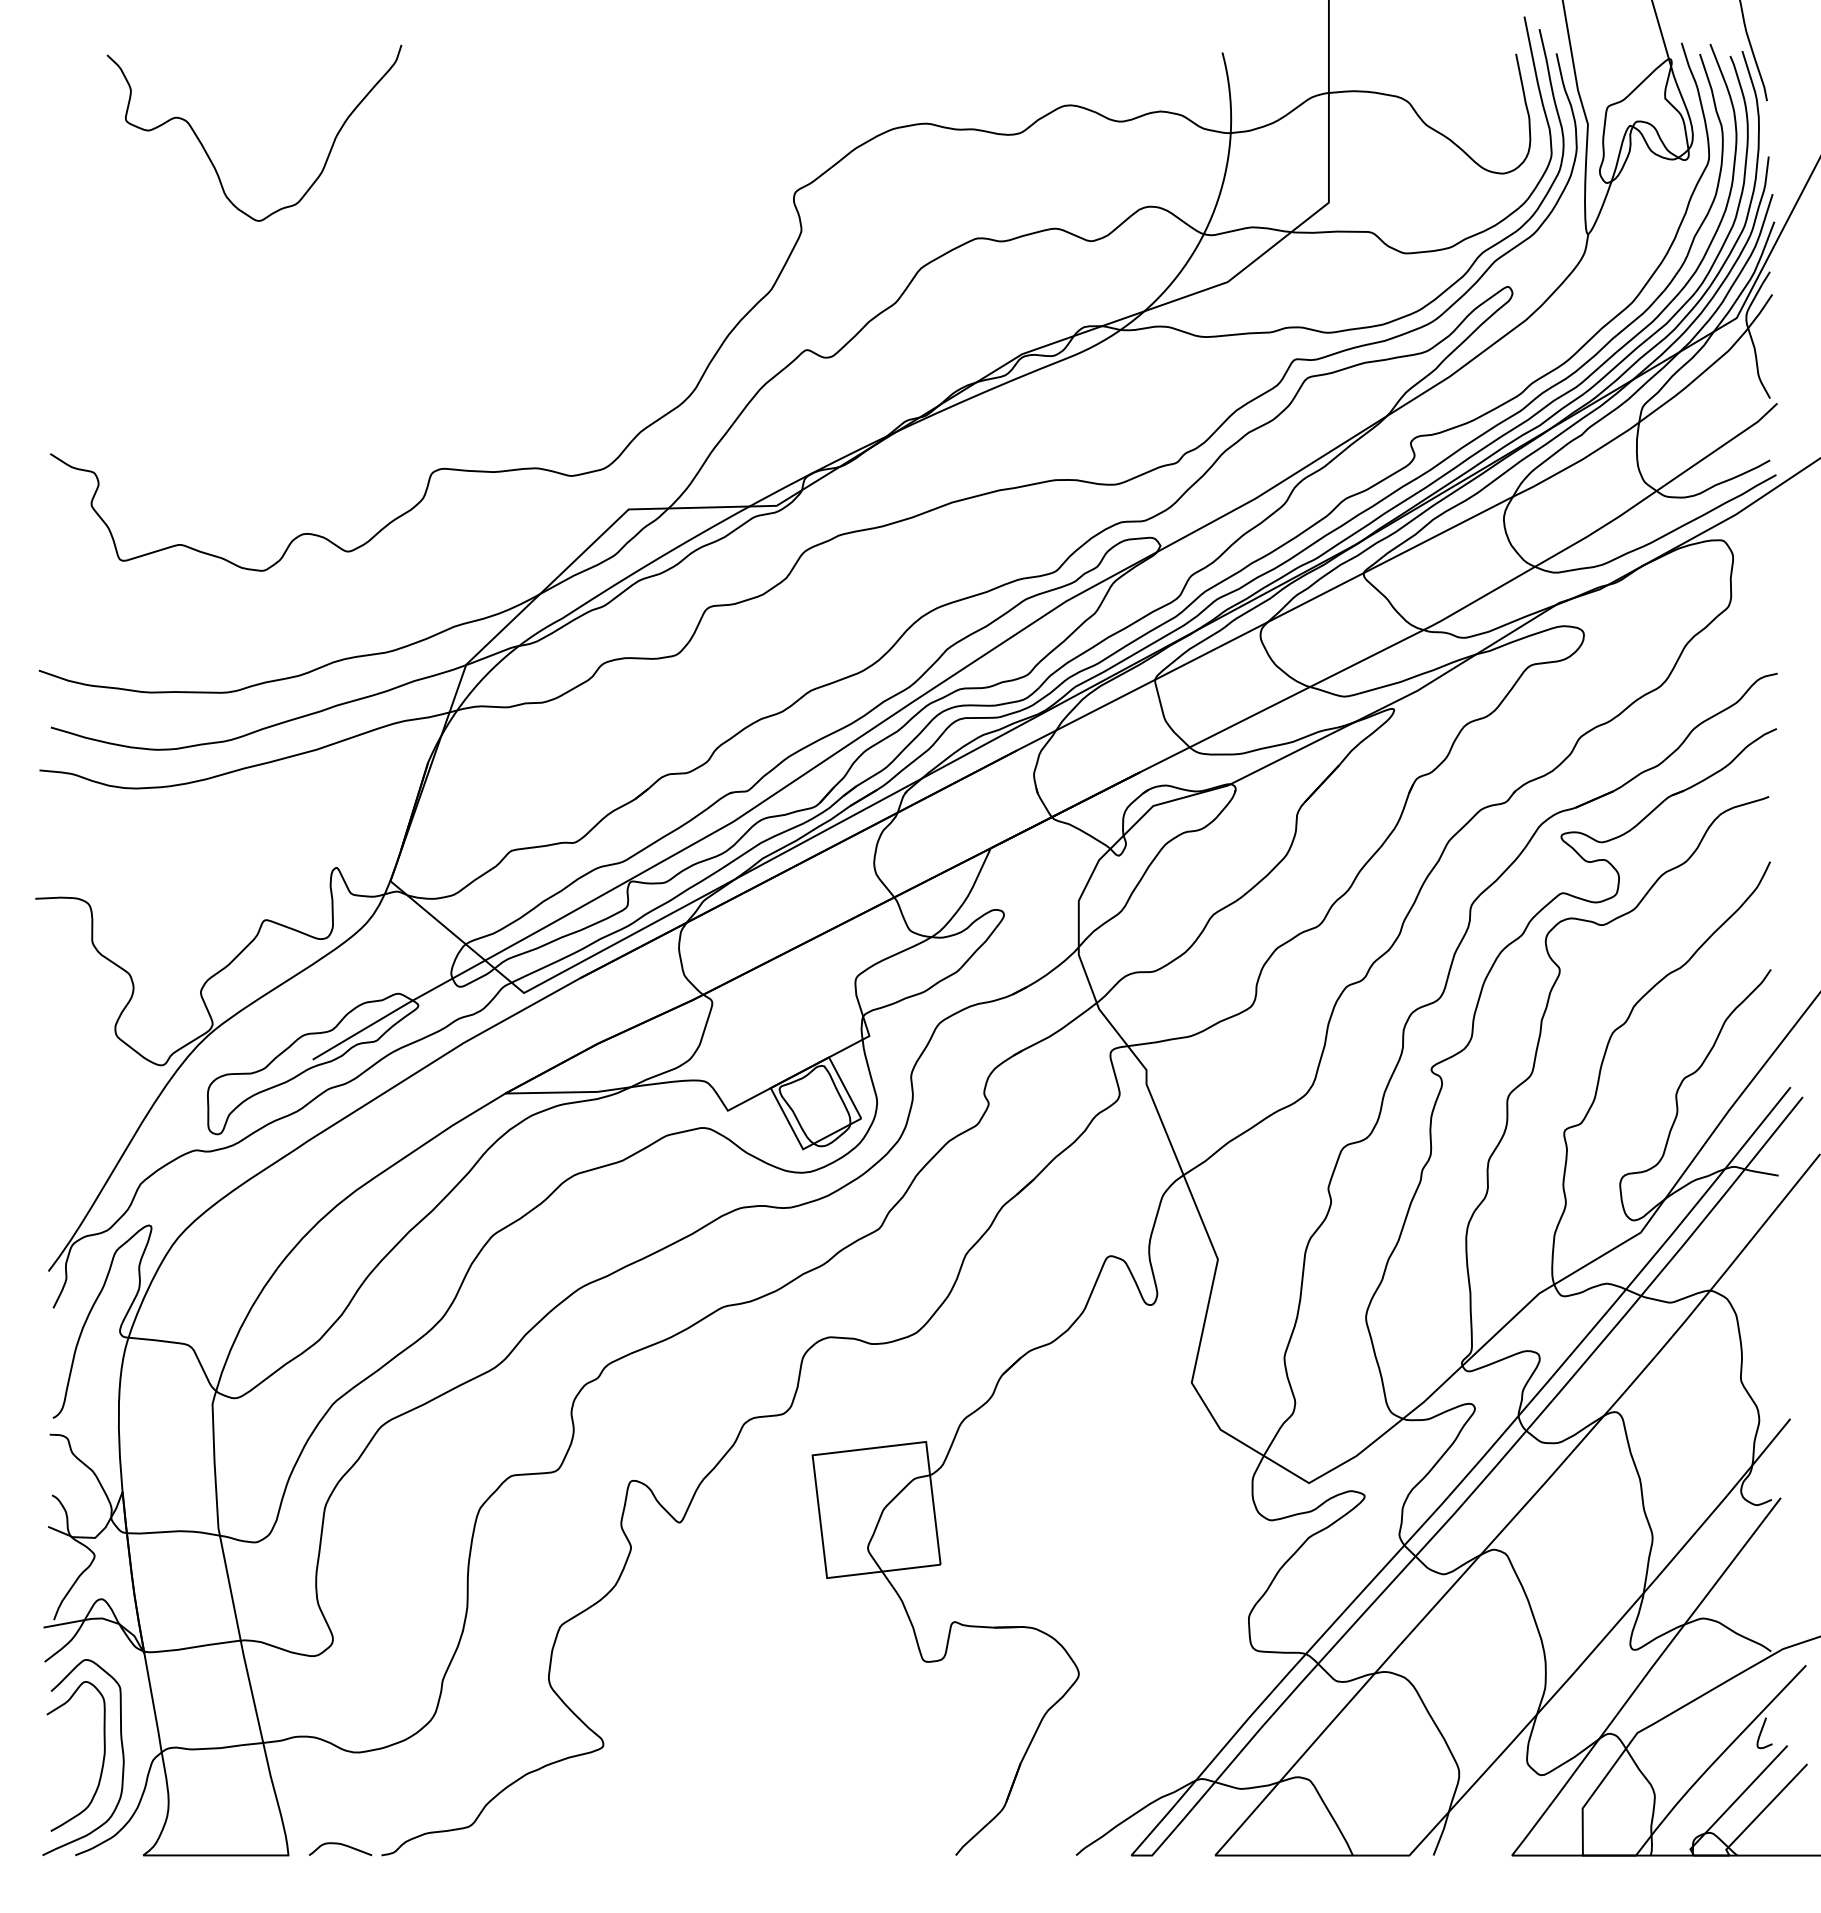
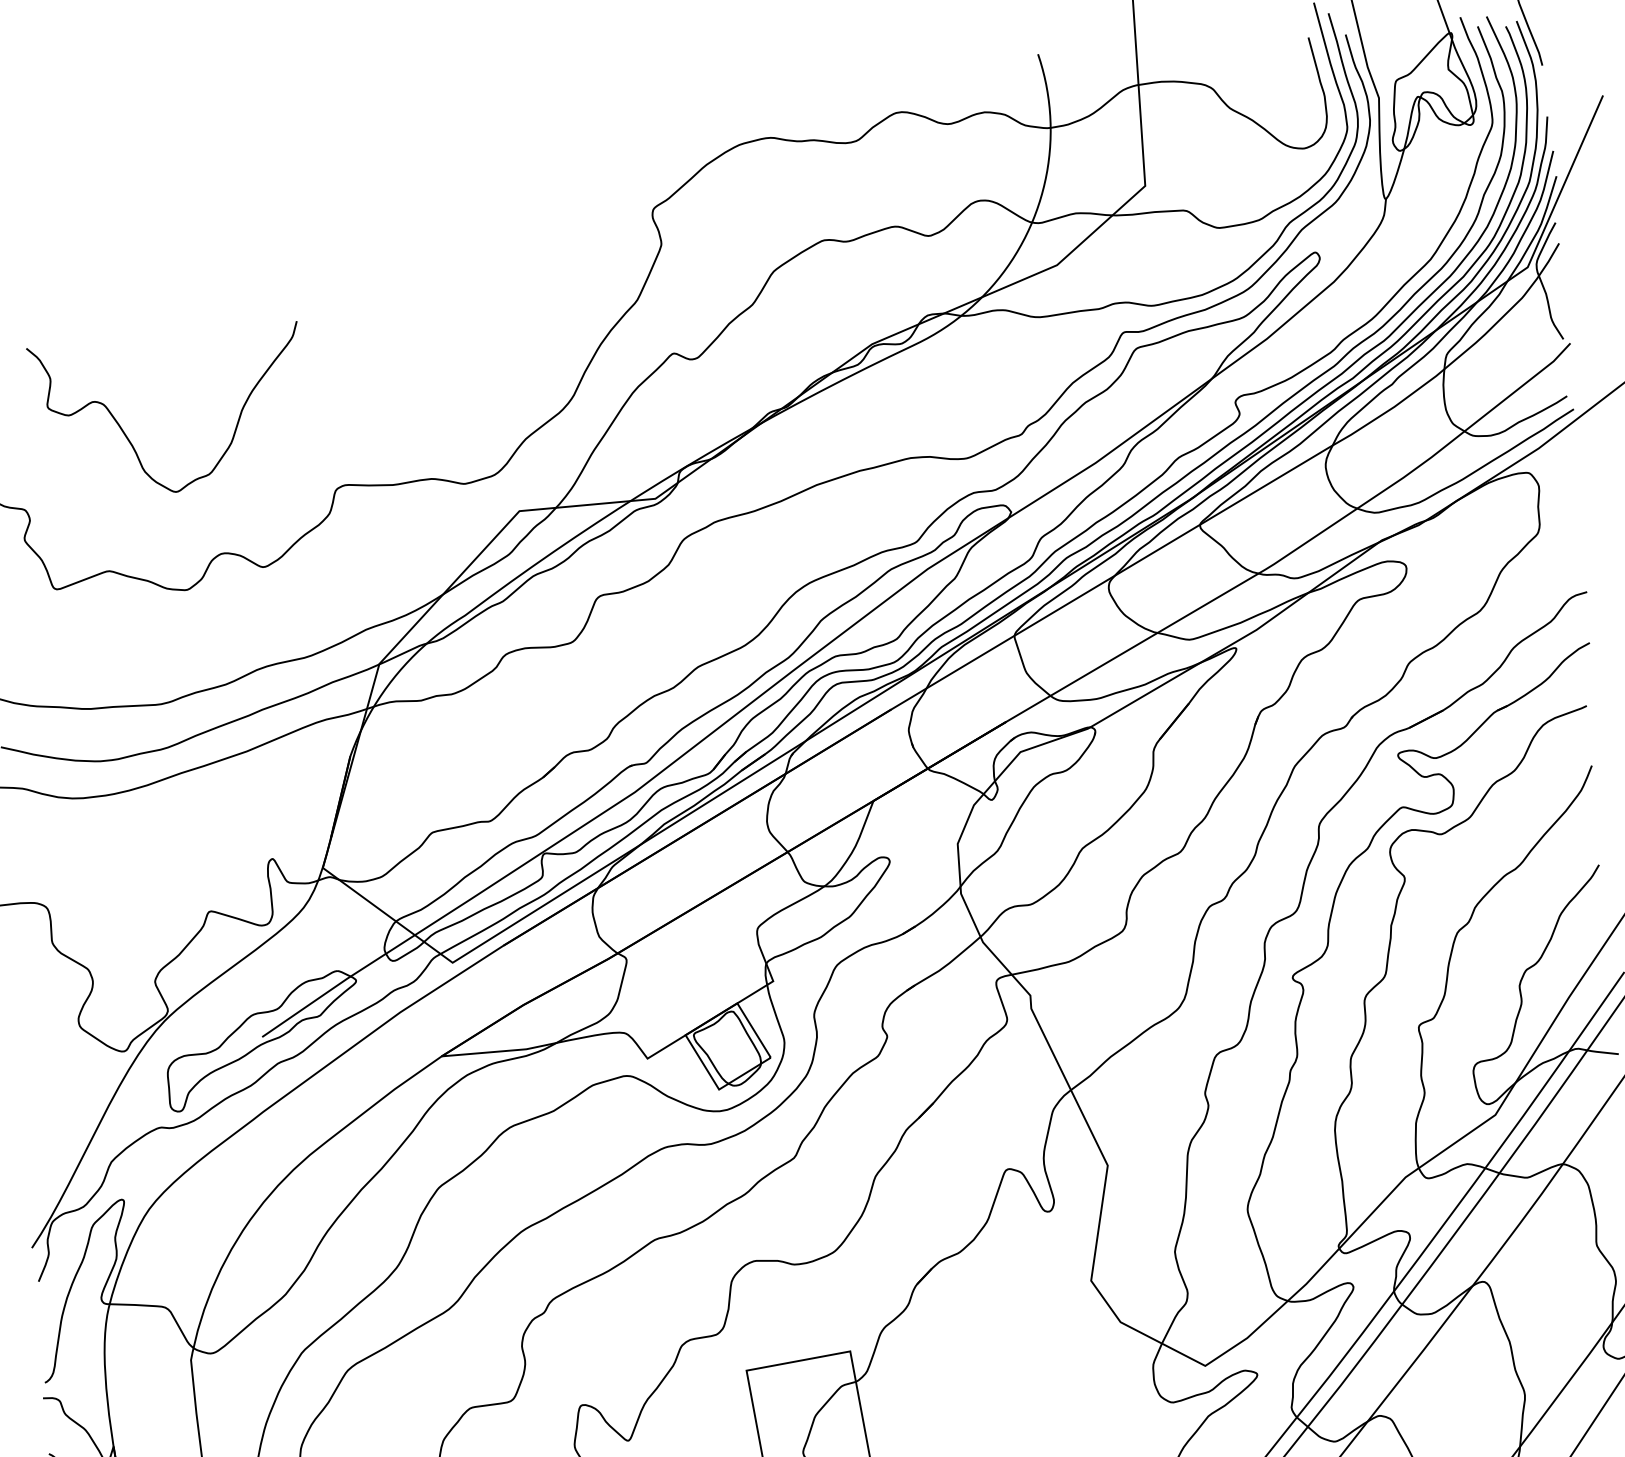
curve: (211, 159) -> (128, 438), moved

